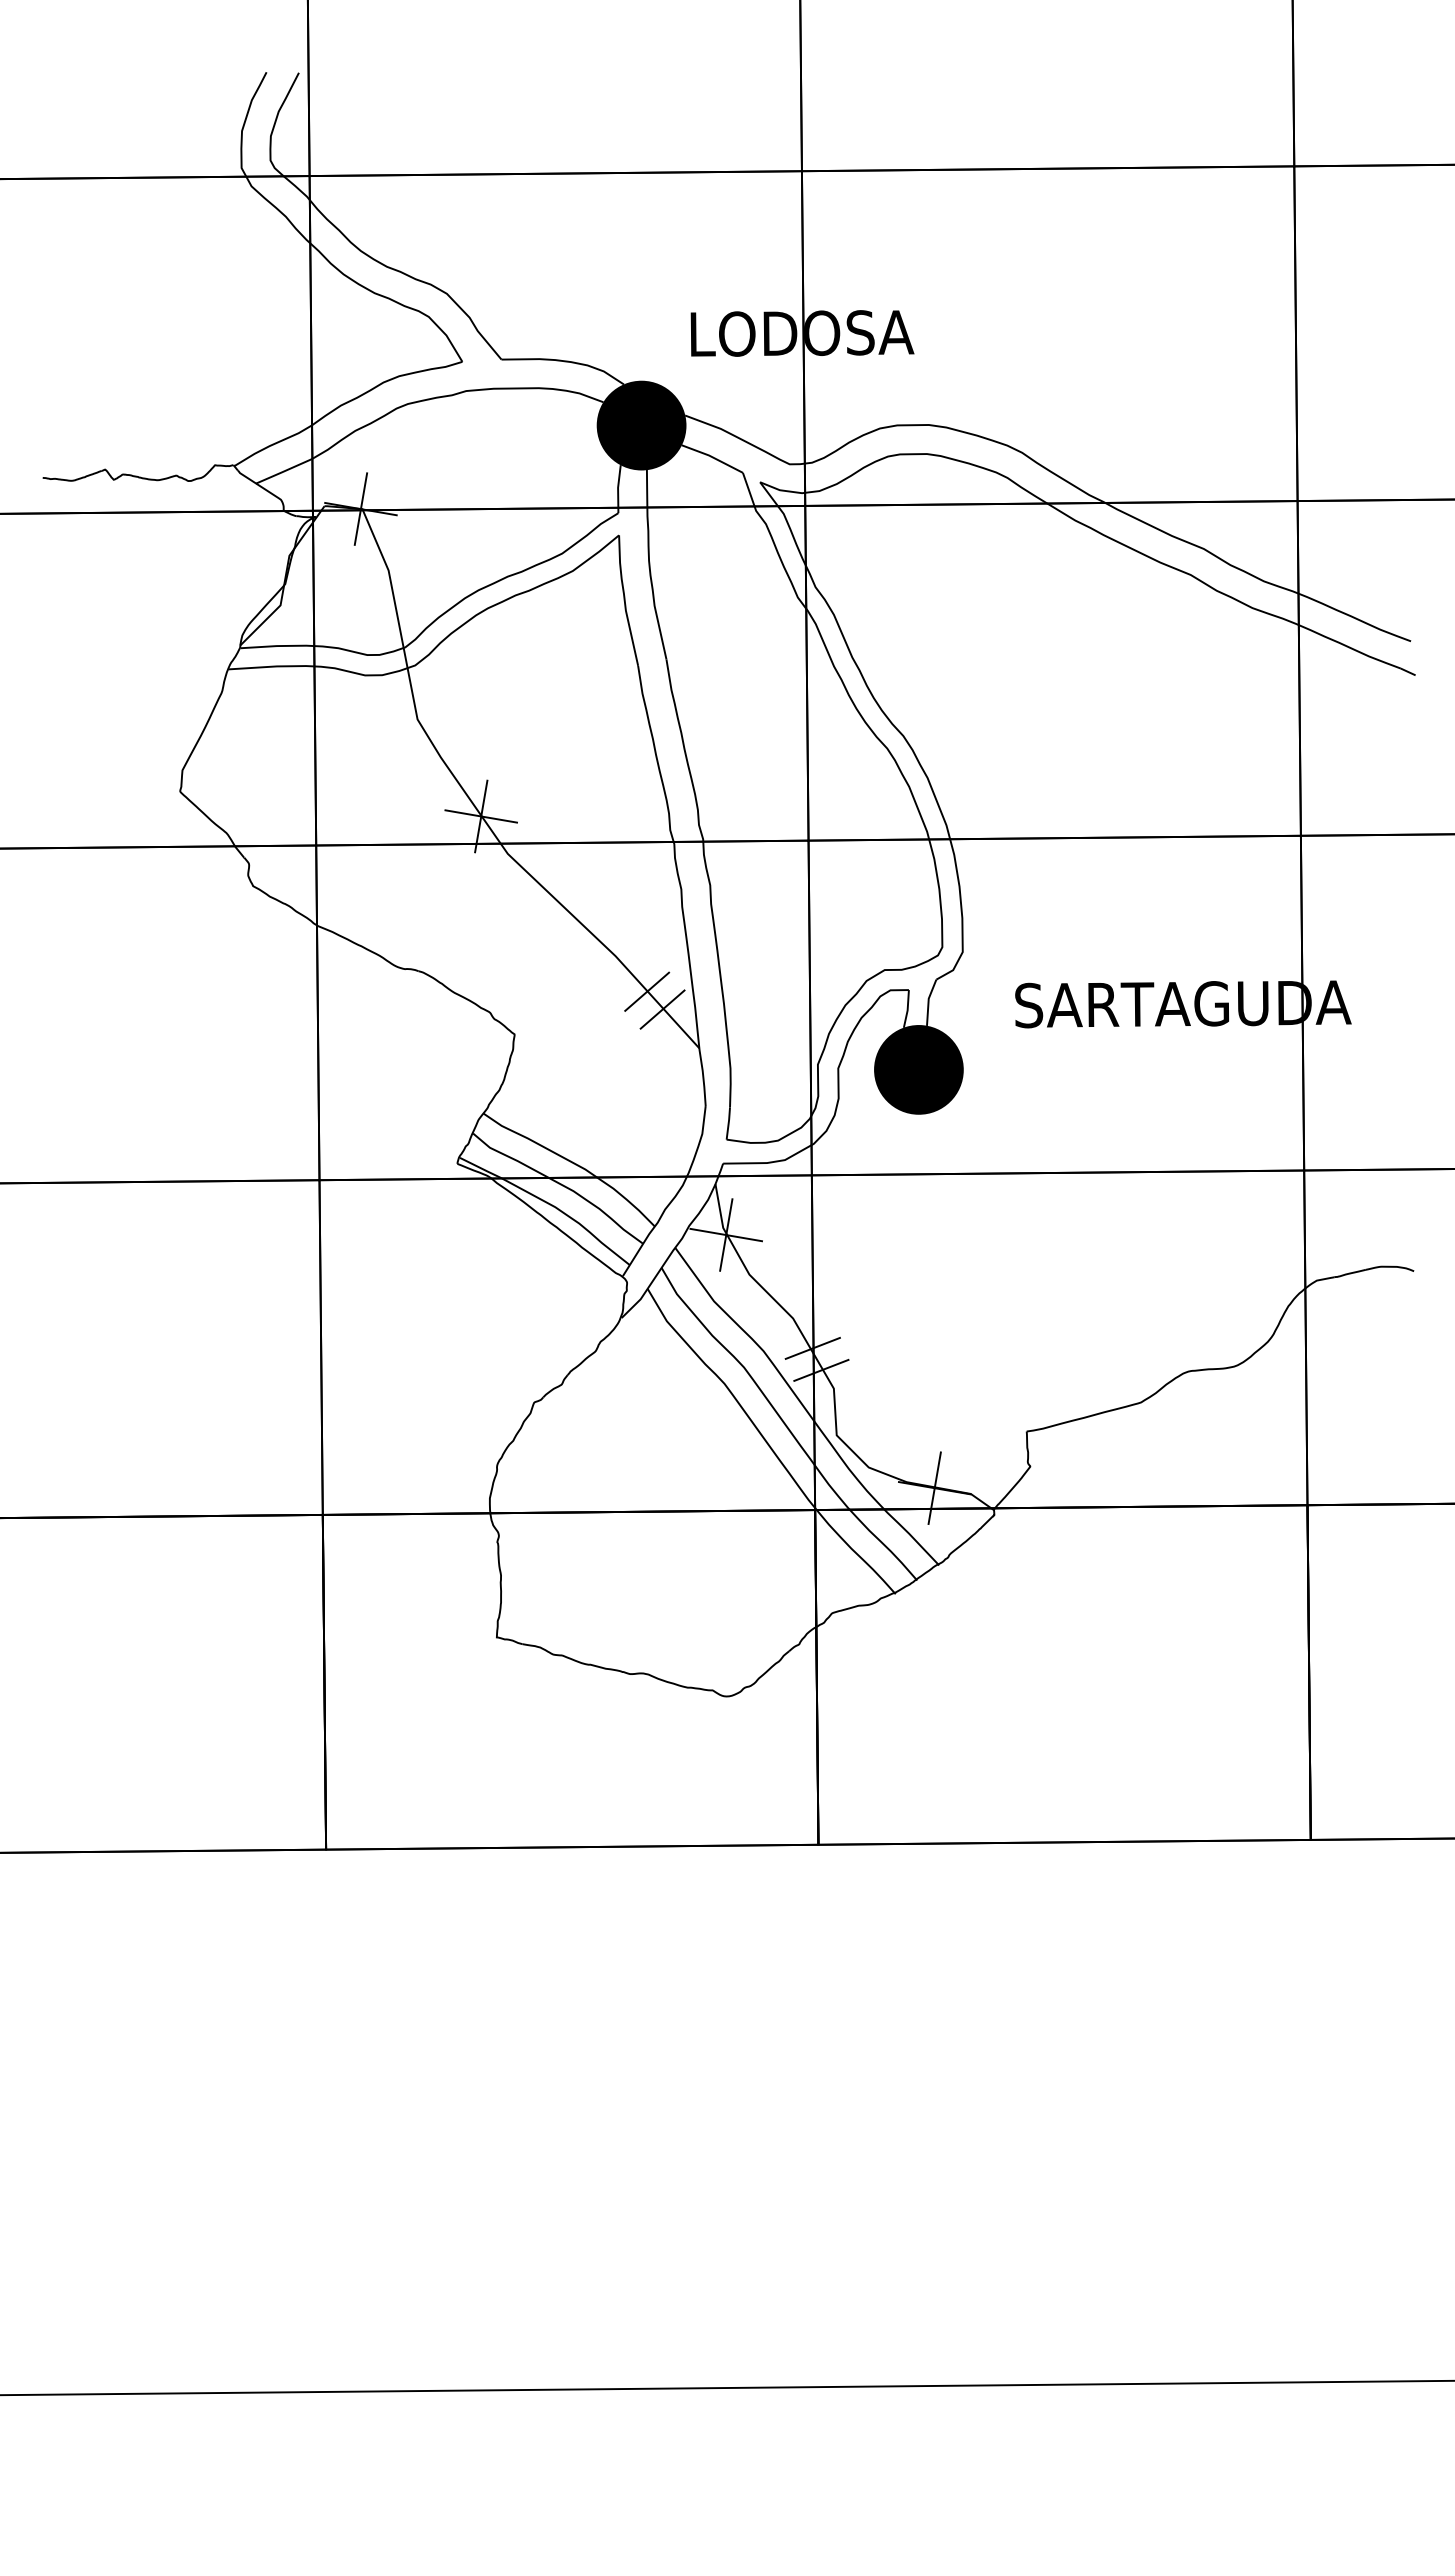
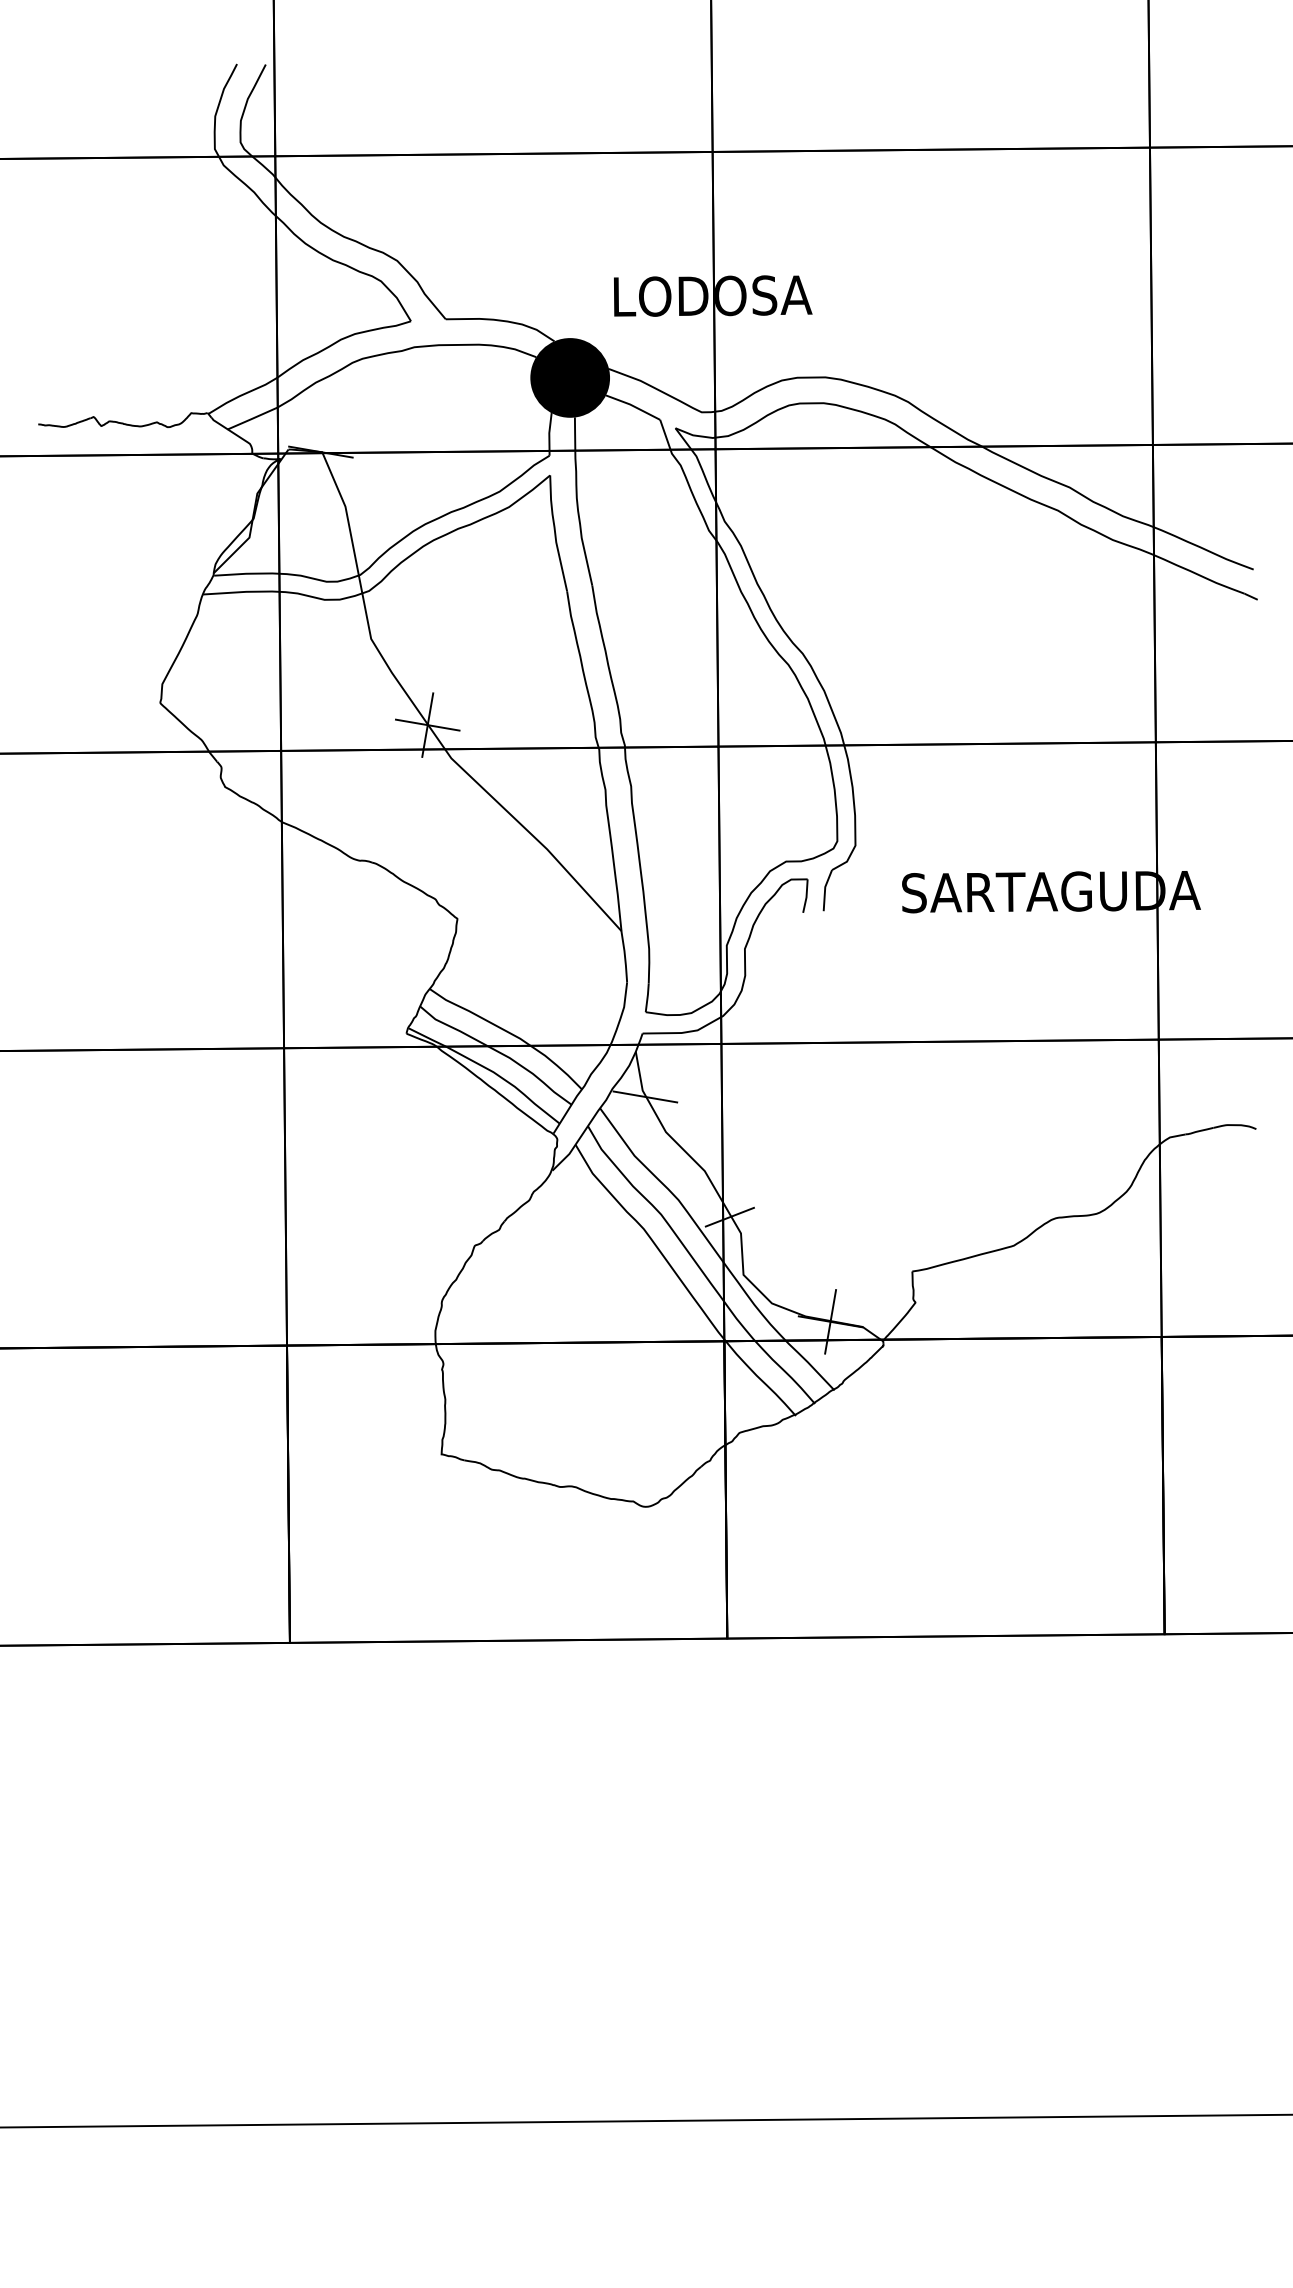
line: (360, 508) -> (320, 451), removed
line: (647, 991) -> (575, 880), removed
line: (662, 1009) -> (588, 896), removed
fill: (918, 1069) -> (816, 949), removed
line: (726, 1234) -> (645, 1096), removed
line: (812, 1347) -> (722, 1196), removed

